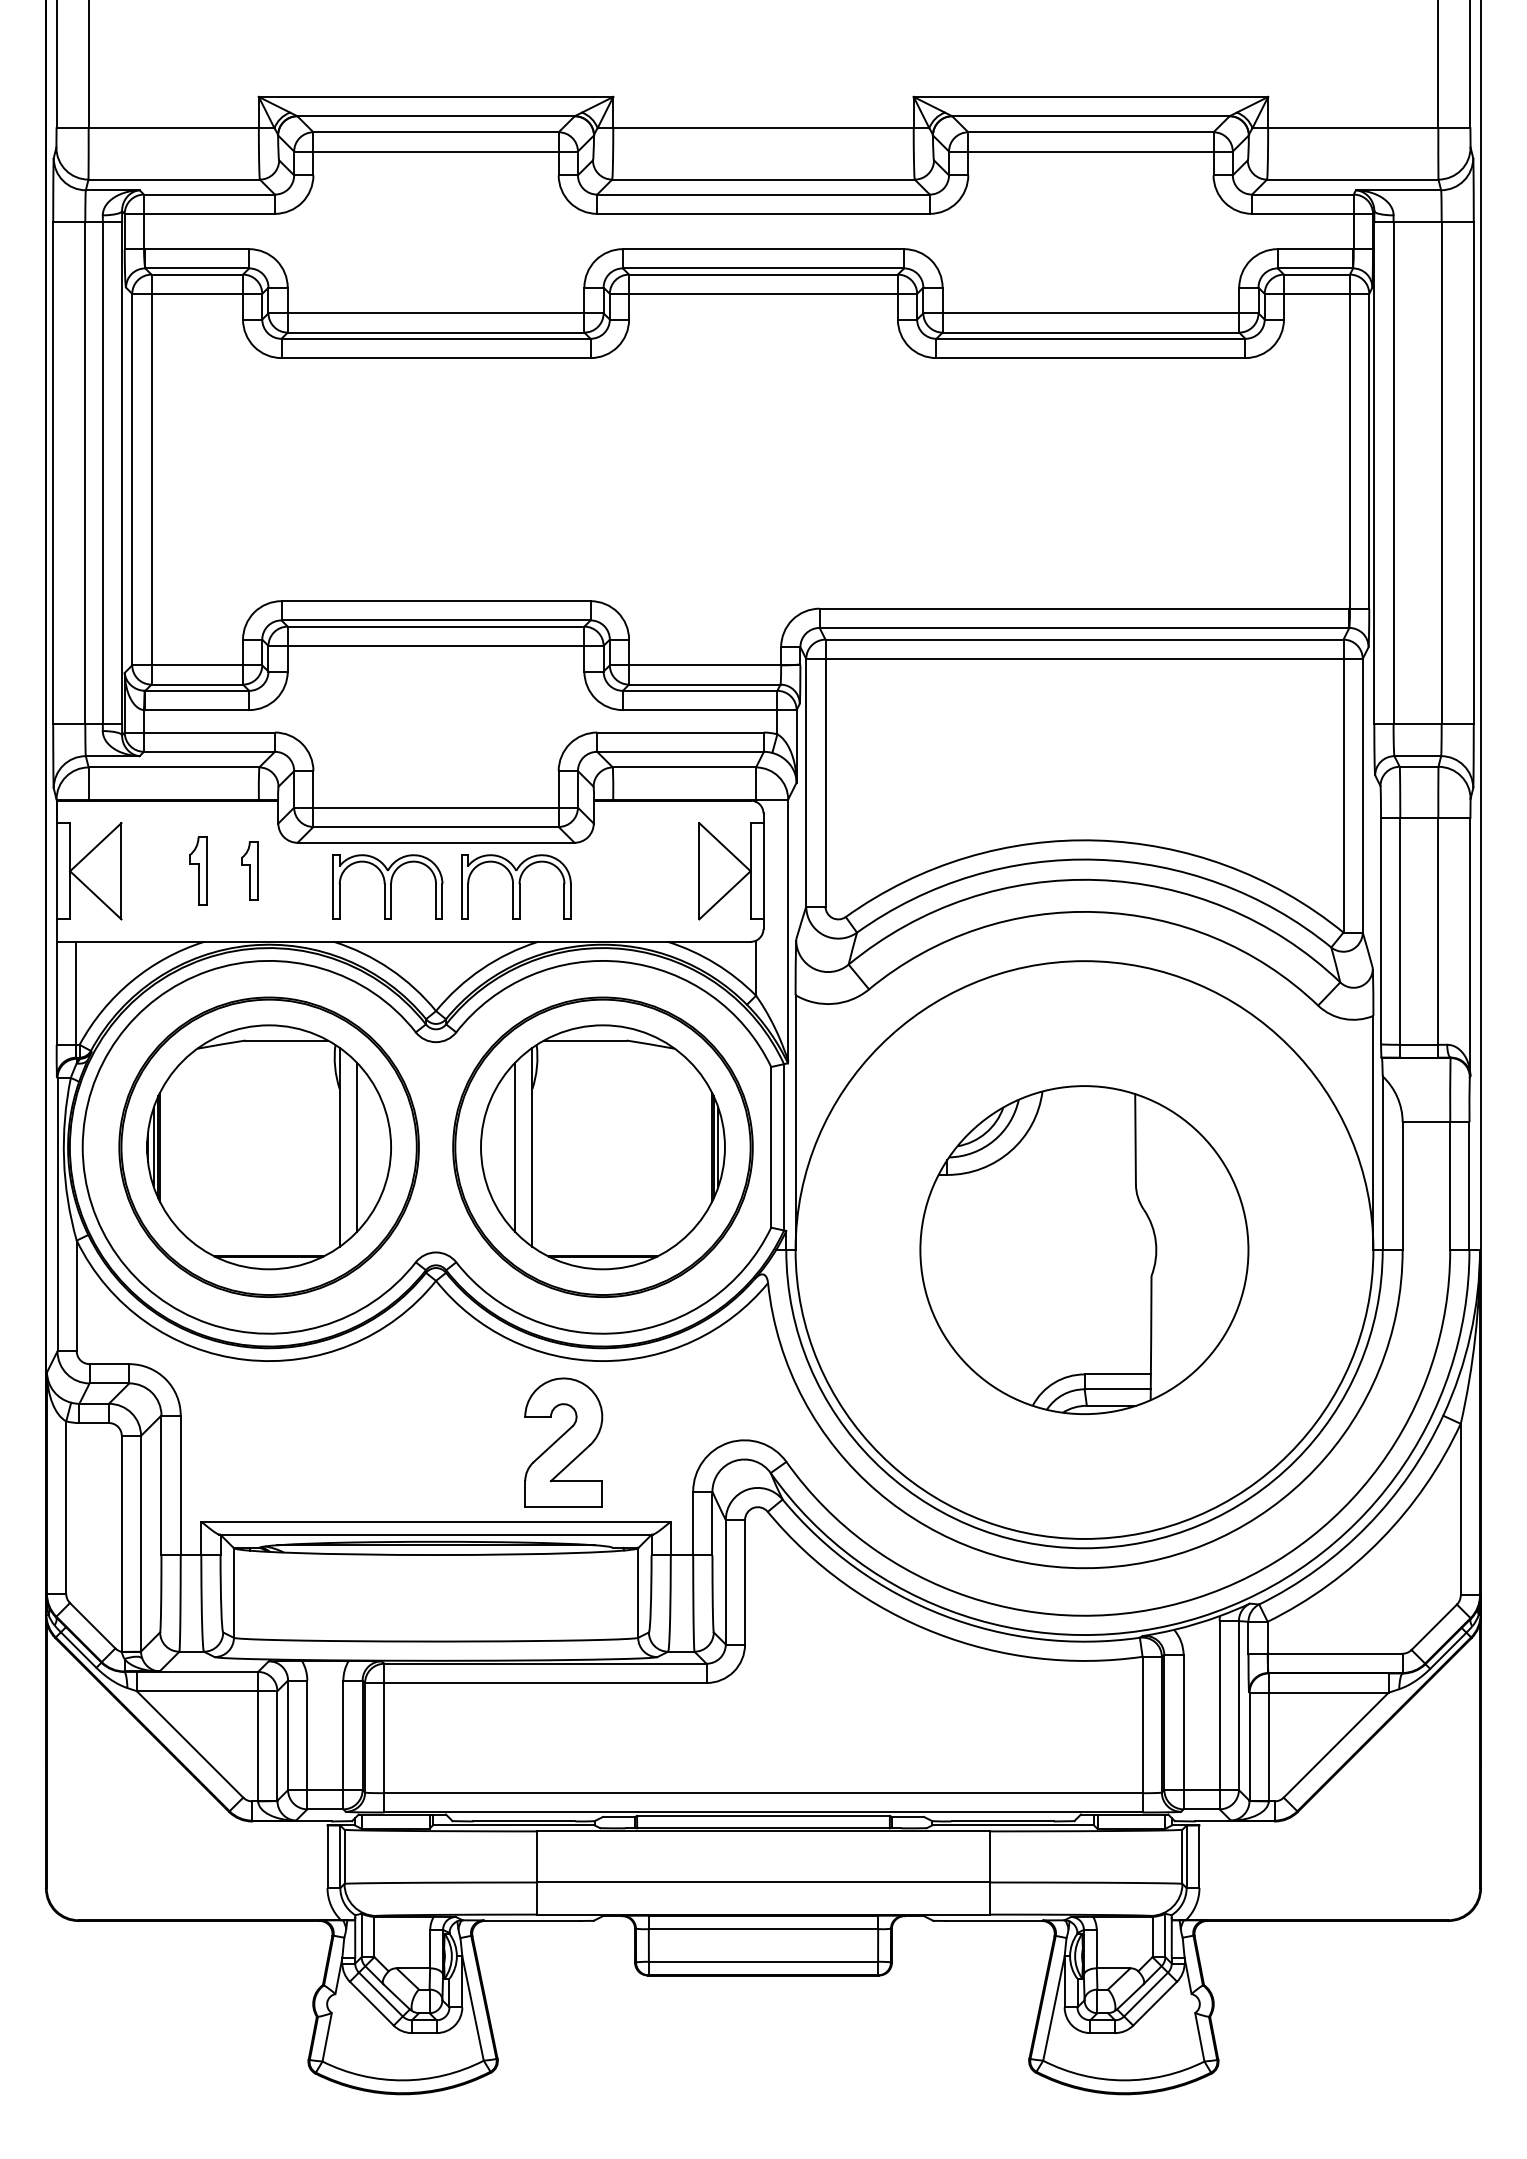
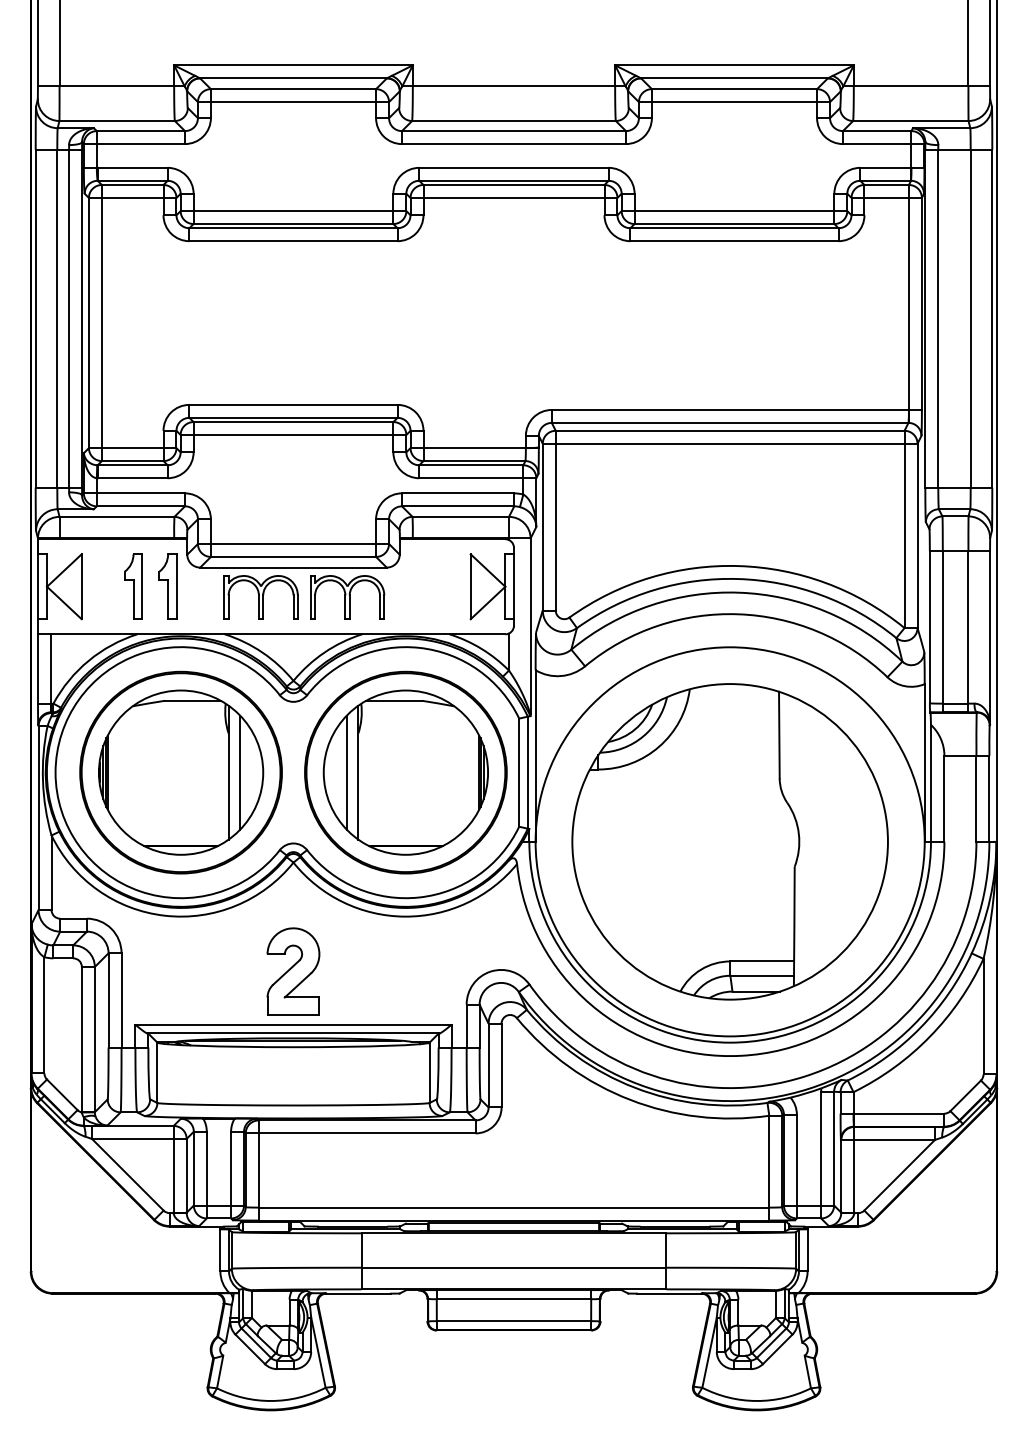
part: (198, 870) -> (133, 586), size x1.43
part: (248, 870) -> (167, 586), size x1.67
part: (1083, 1249) -> (729, 841), size x1.43
part: (563, 1442) -> (293, 971), moved

